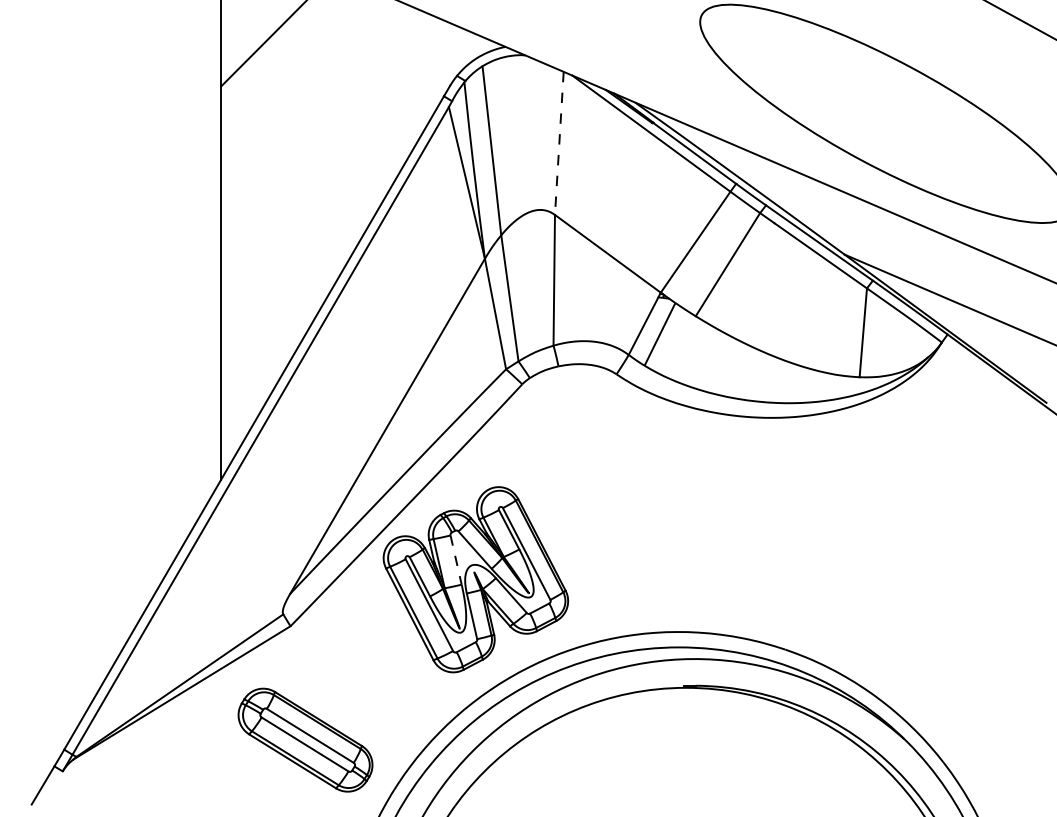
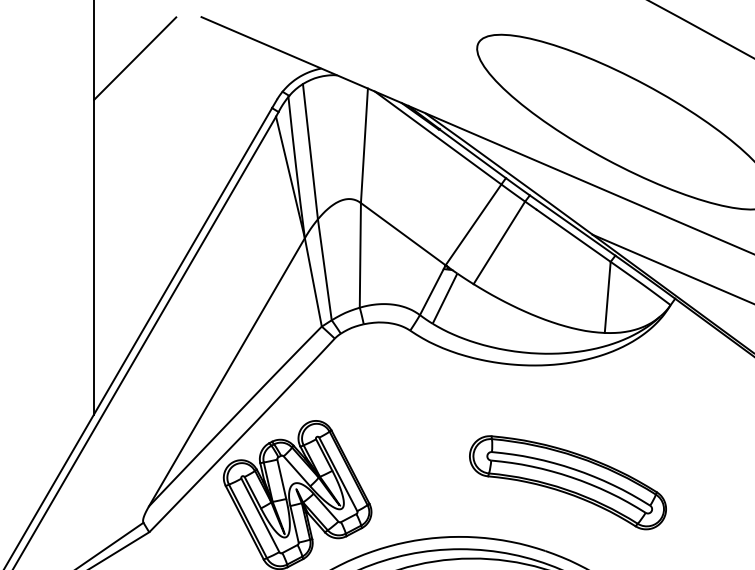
line: (559, 143) -> (364, 145), dashed -> solid
line: (456, 560) -> (282, 479), dashed -> solid
part: (813, 564) -> (567, 482), added

